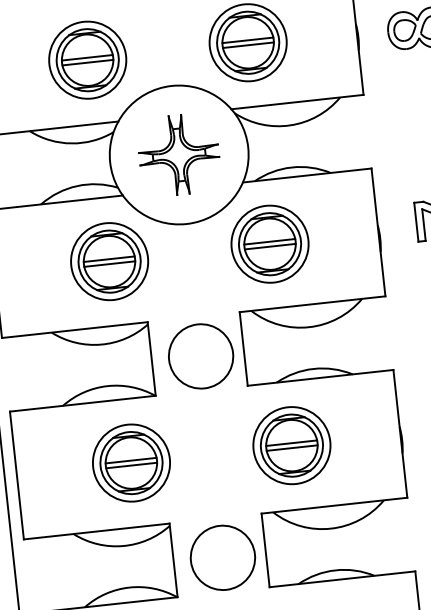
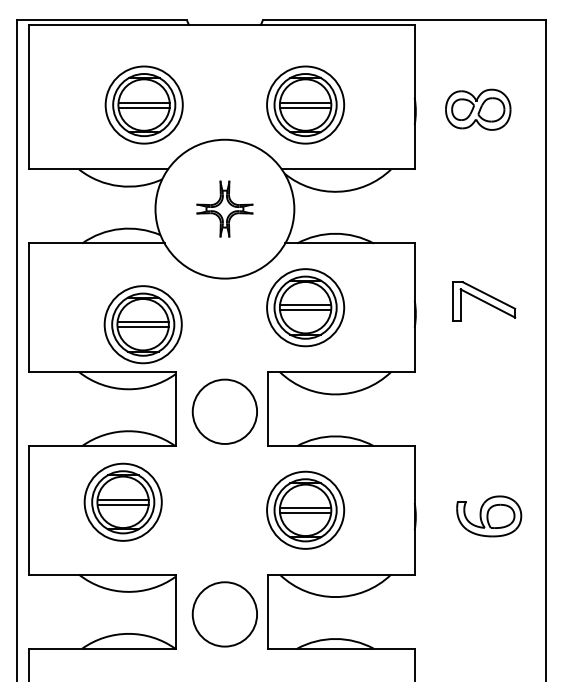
part: (178, 154) -> (224, 208), size x0.7
part: (108, 261) -> (142, 324), moved
part: (130, 462) -> (122, 501), moved

